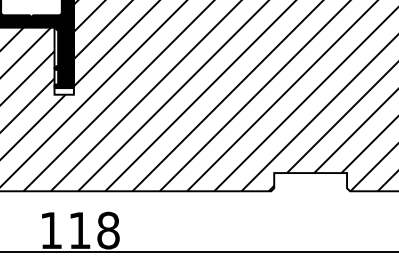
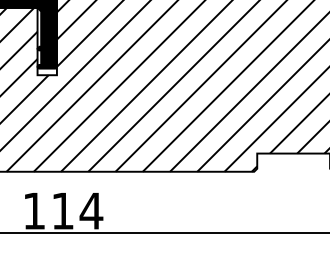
text: (108, 230) -> (91, 210), 118 -> 114

